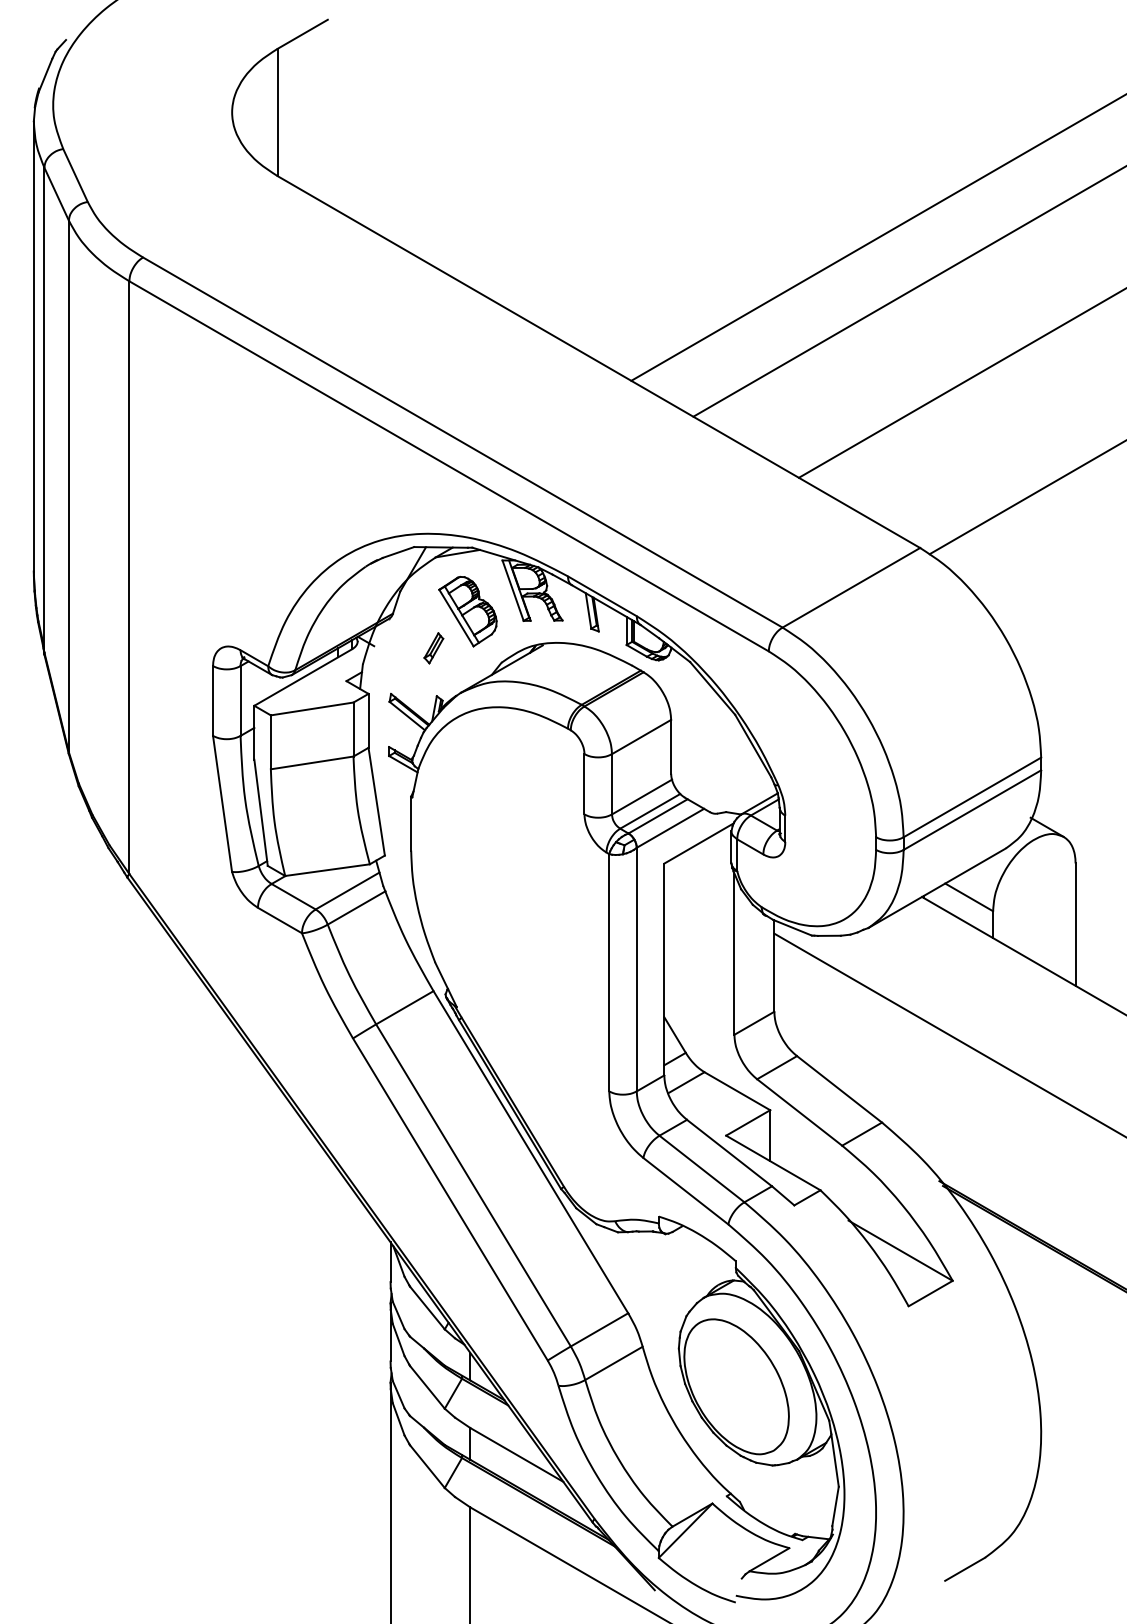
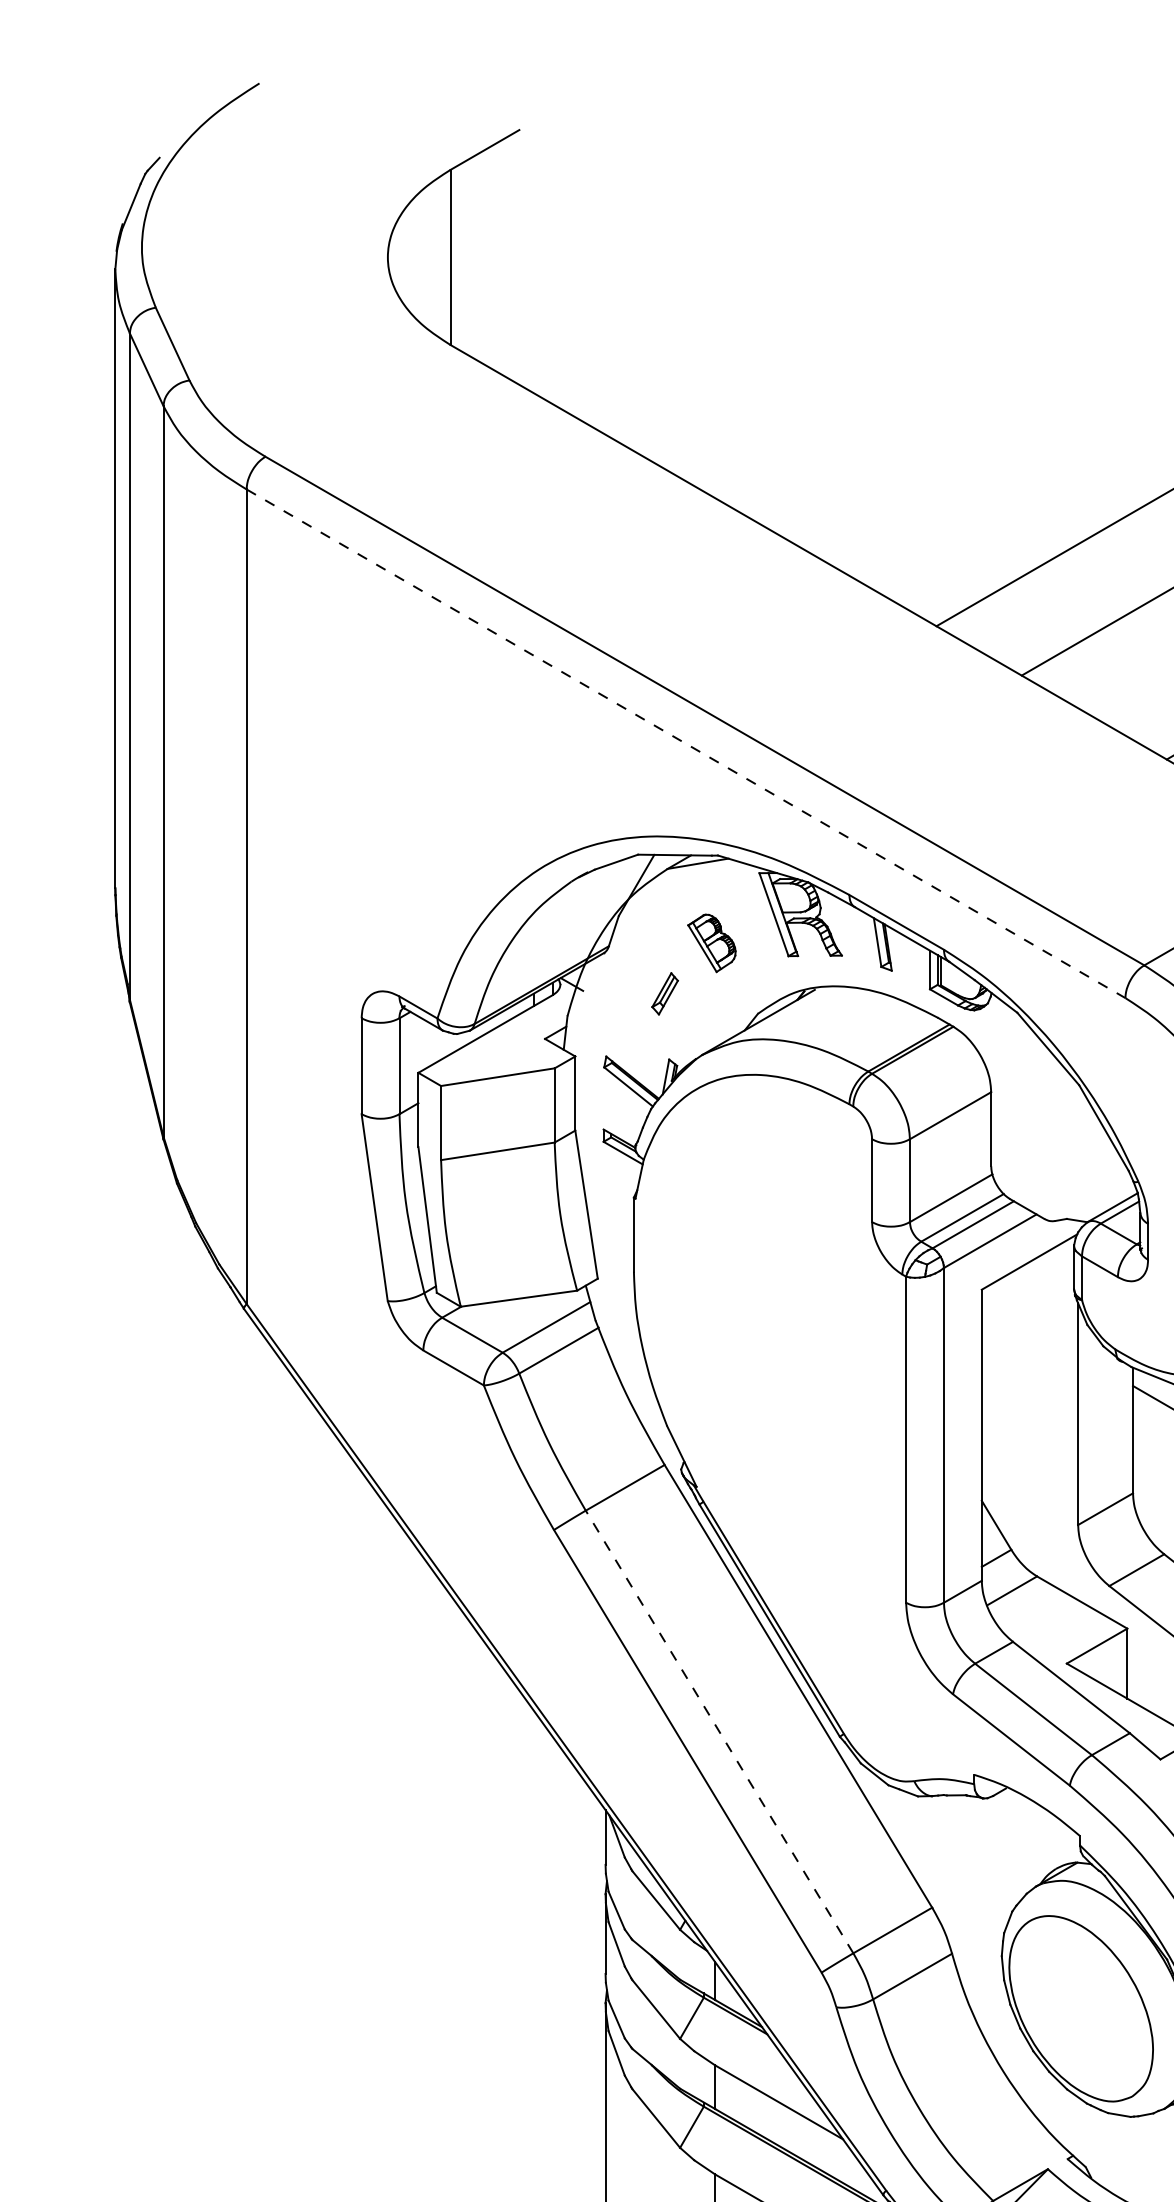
line: (449, 466) -> (686, 743), solid -> dashed
part: (467, 611) -> (711, 943), size x0.6
line: (473, 1185) -> (719, 1732), solid -> dashed

